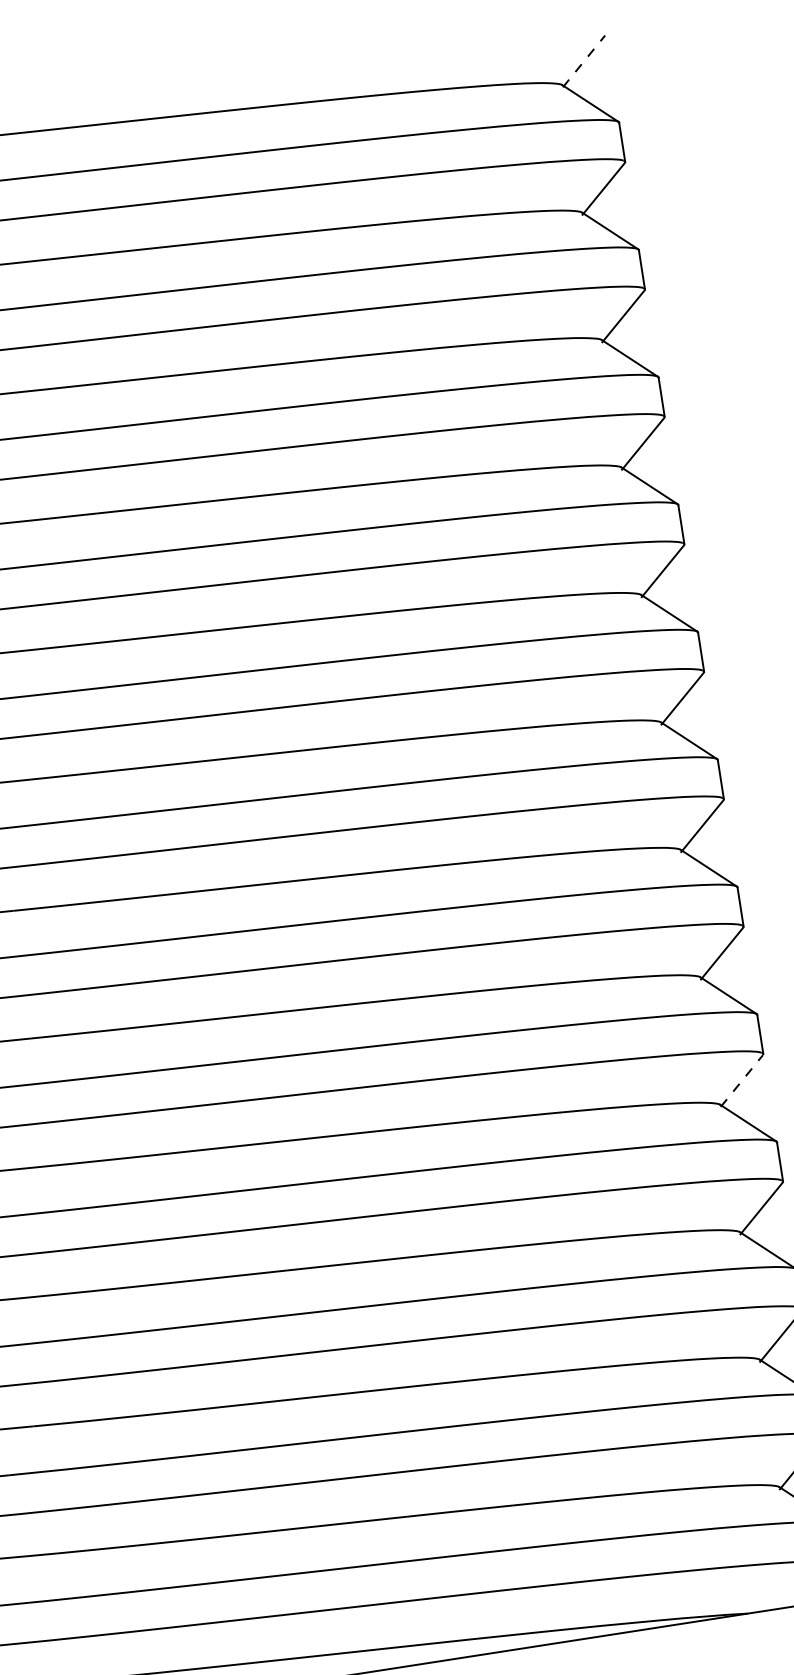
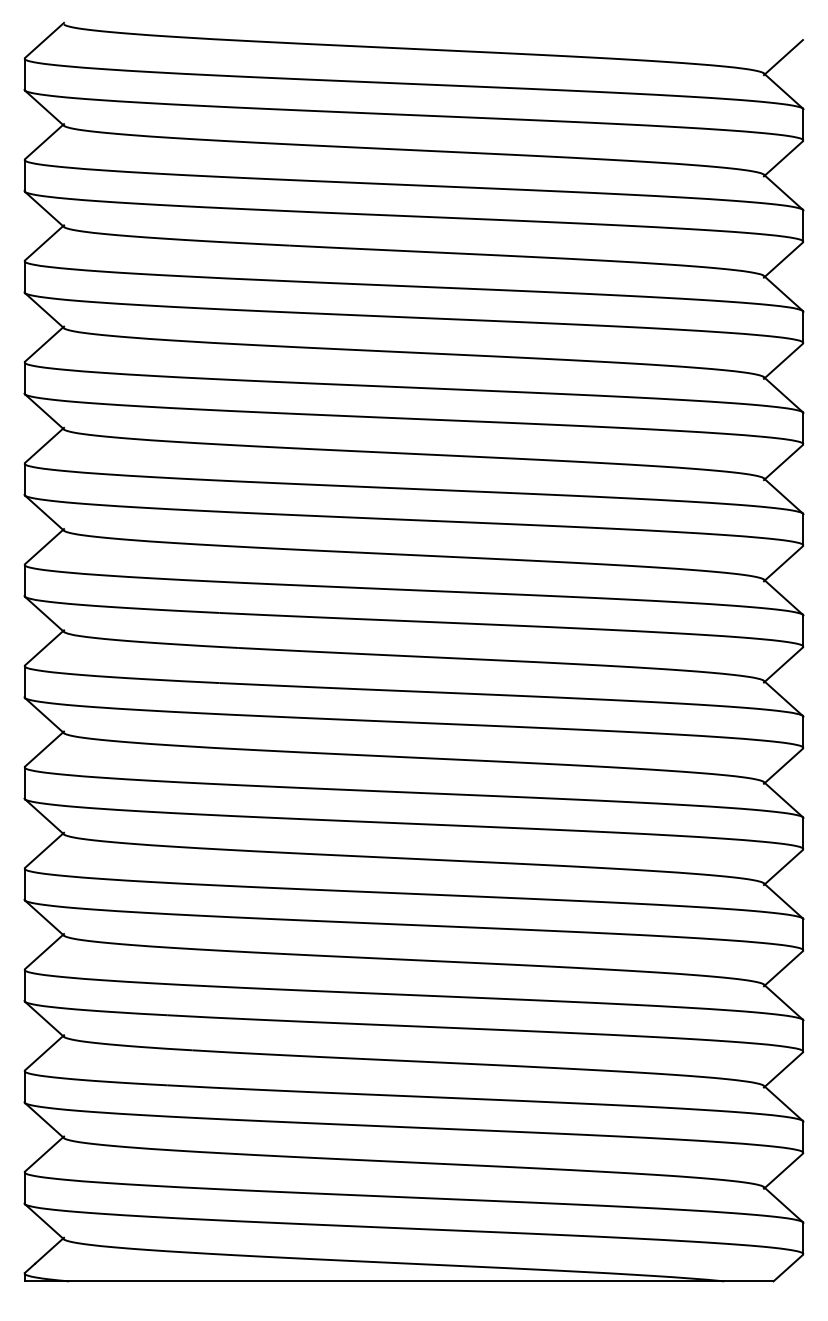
line: (584, 61) -> (783, 57), dashed -> solid
line: (741, 1081) -> (783, 867), dashed -> solid

